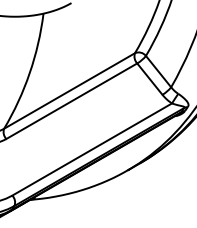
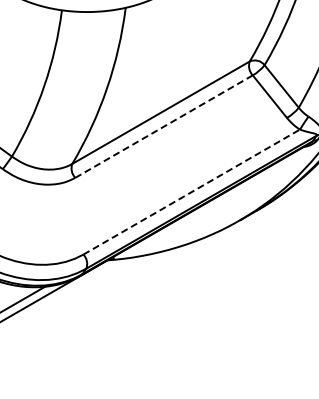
line: (71, 101) -> (163, 126), solid -> dashed
line: (92, 149) -> (192, 191), solid -> dashed

